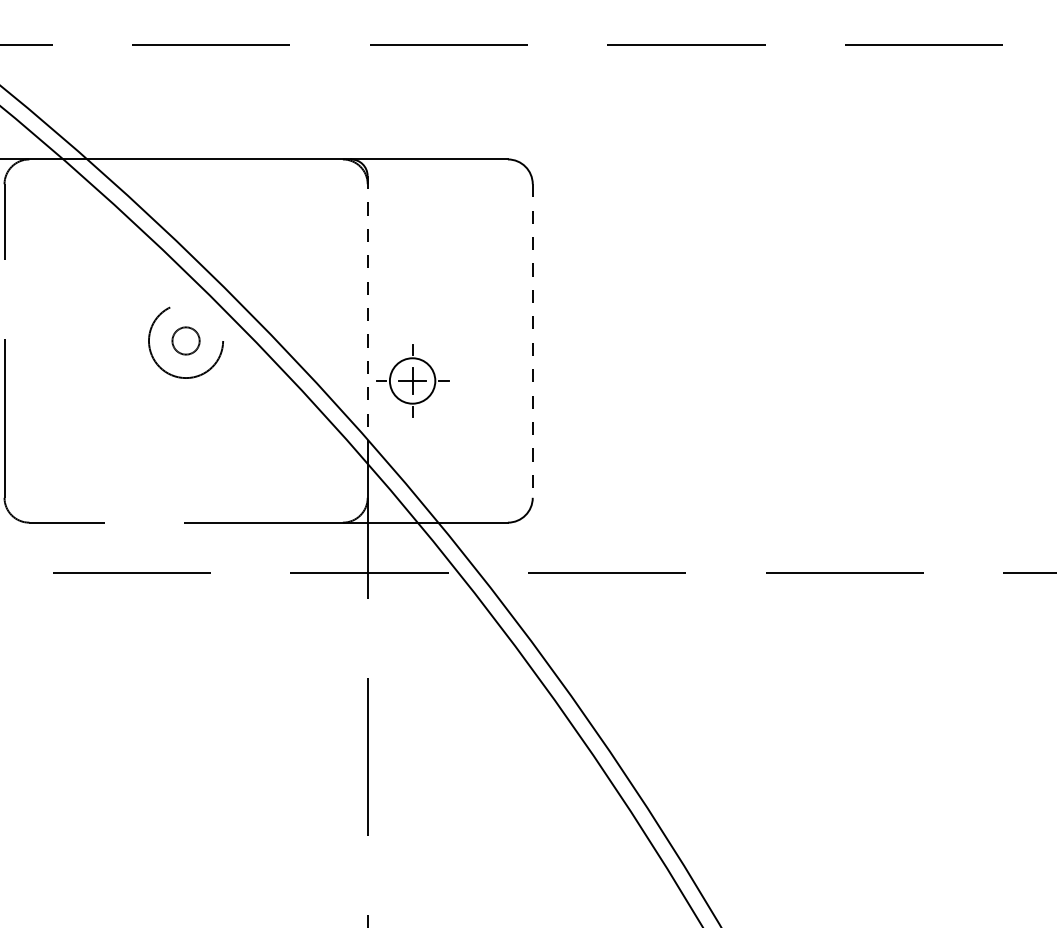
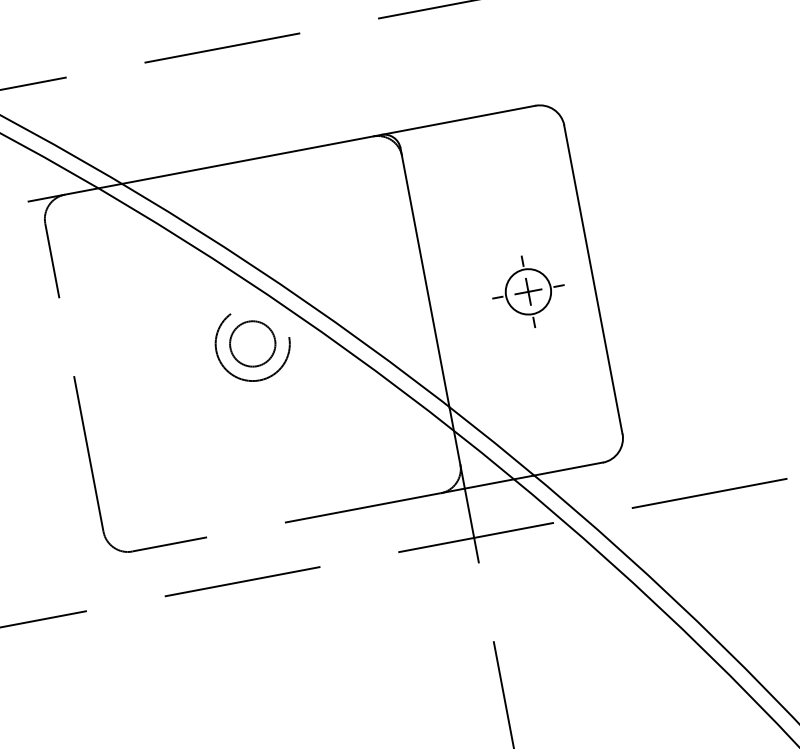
line: (367, 308) -> (425, 278), dashed -> solid
circle: (185, 340) -> (252, 343), size x1.67
line: (532, 341) -> (593, 280), dashed -> solid
part: (412, 380) -> (528, 291), moved

